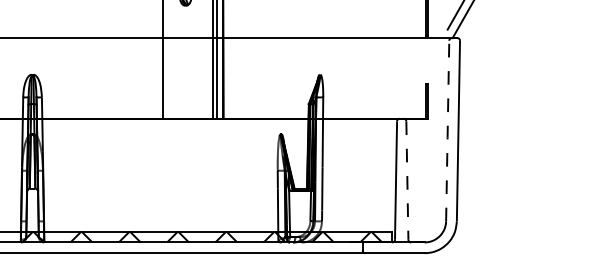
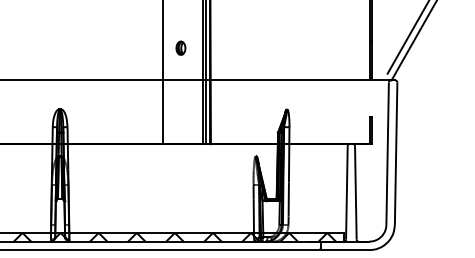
line: (447, 130) -> (387, 153), dashed -> solid
line: (406, 180) -> (355, 192), dashed -> solid

